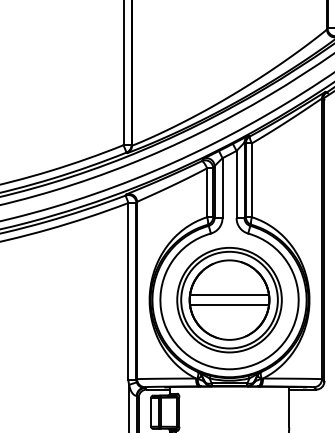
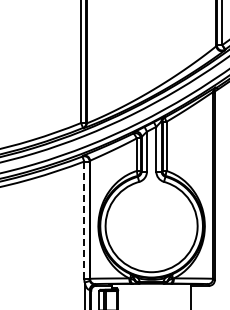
line: (128, 291) -> (84, 220), solid -> dashed
part: (229, 299) -> (151, 225), removed

